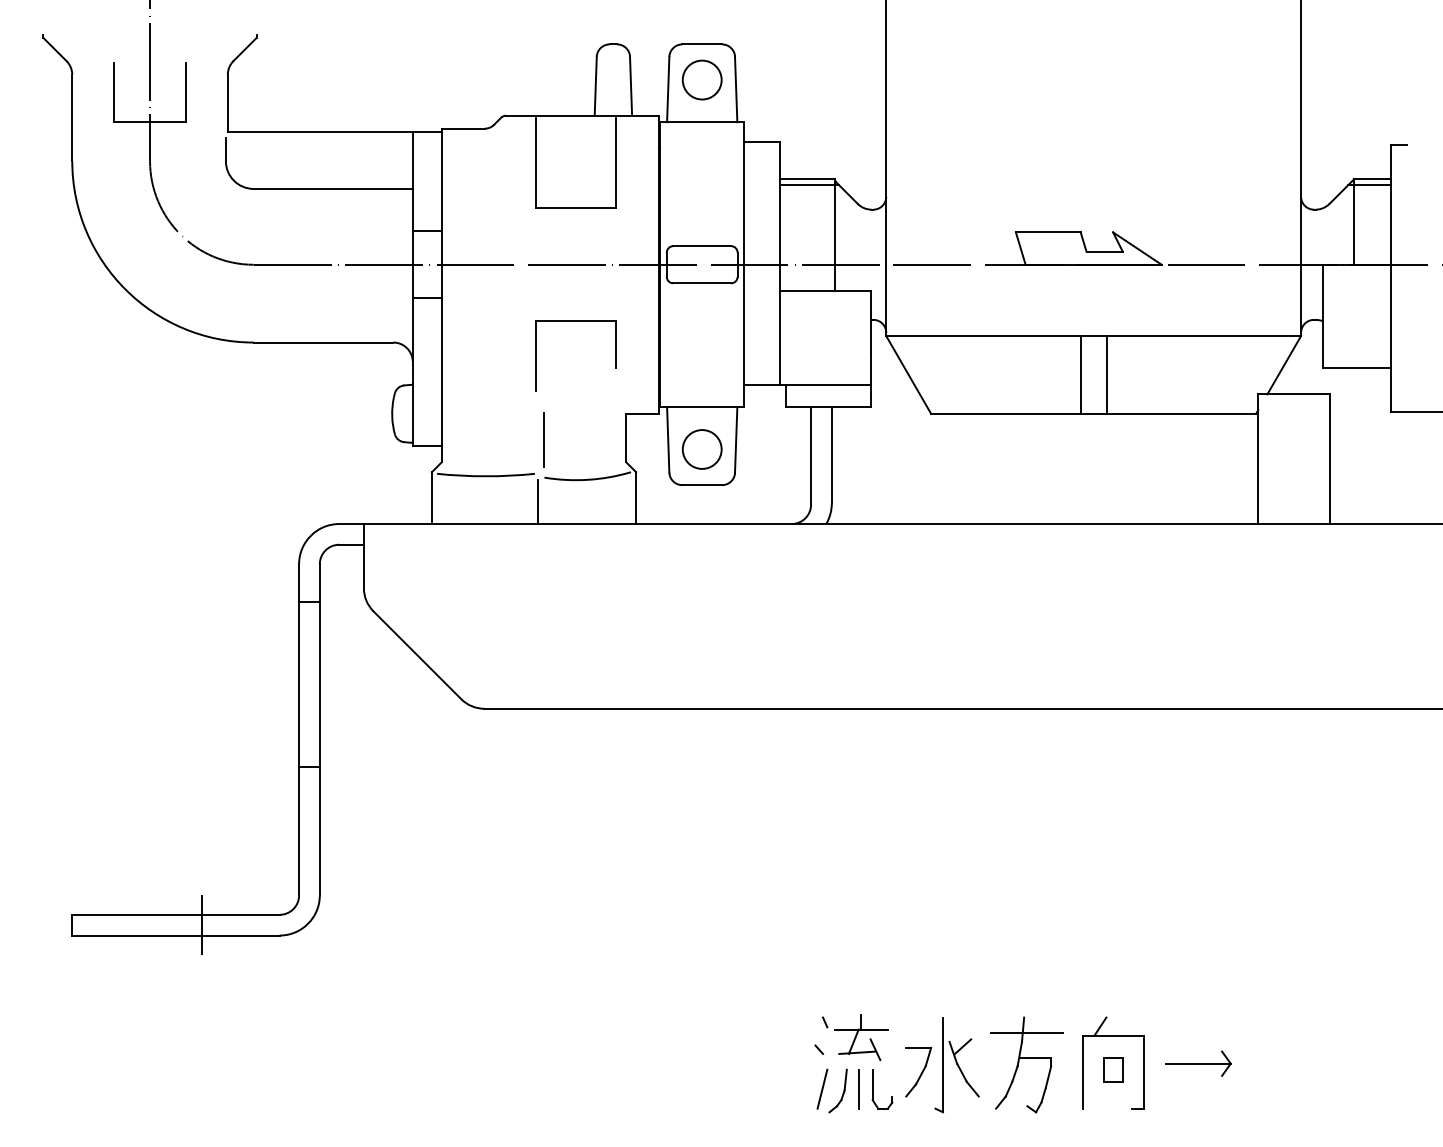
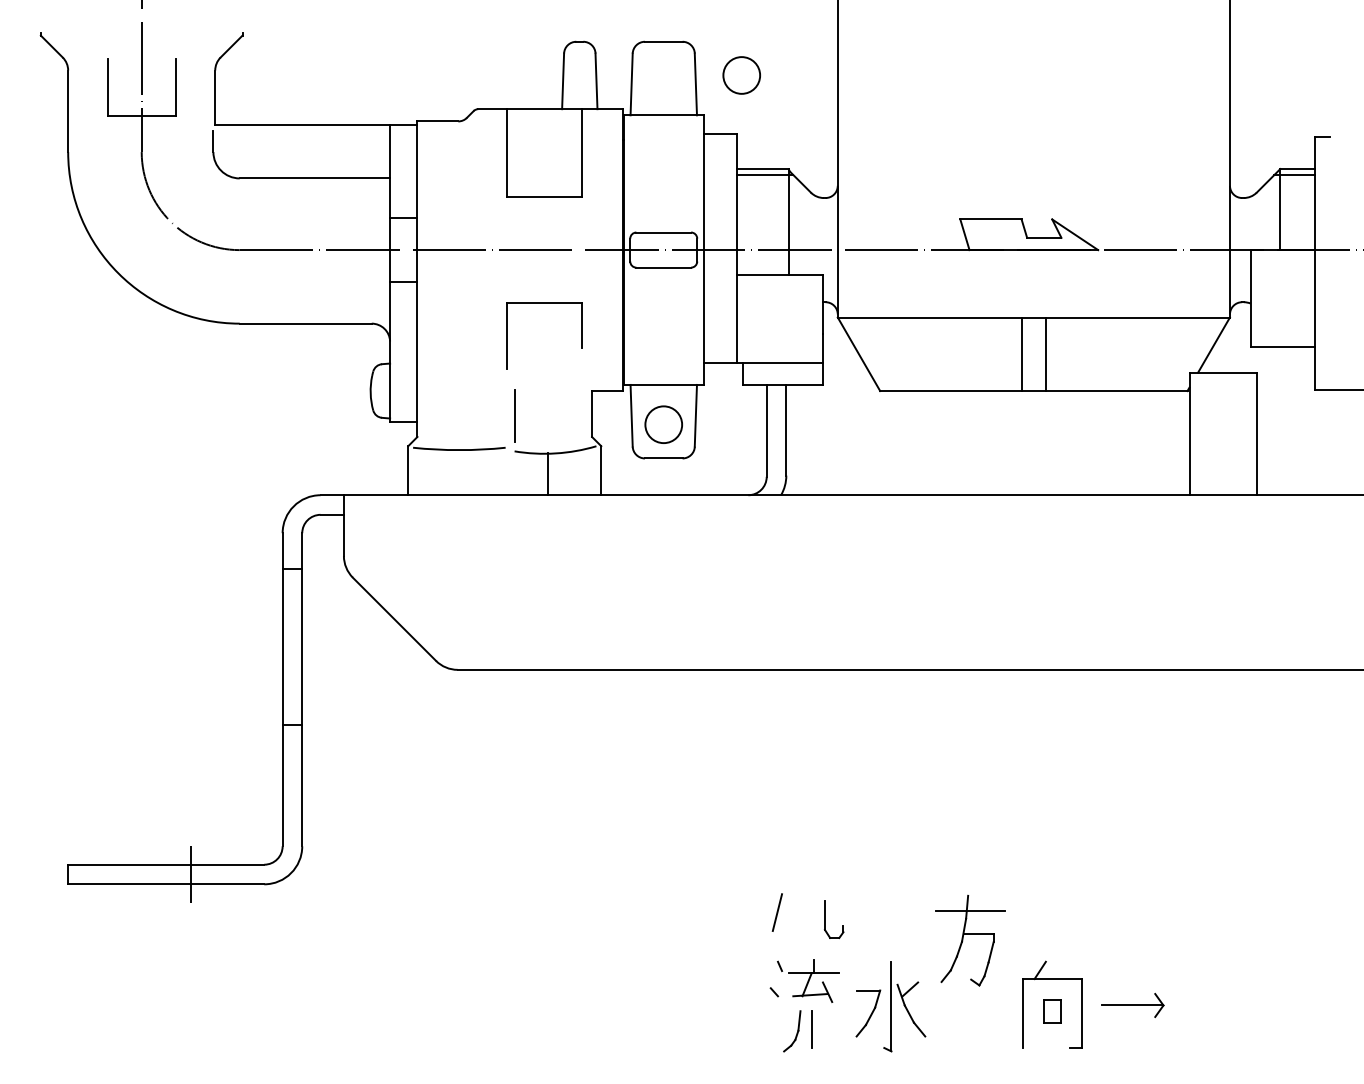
circle: (701, 80) -> (741, 75), moved
line: (537, 502) -> (547, 474), moved
part: (1026, 1064) -> (970, 940), moved
line: (821, 1089) -> (776, 912), moved
part: (873, 1089) -> (825, 919), moved

